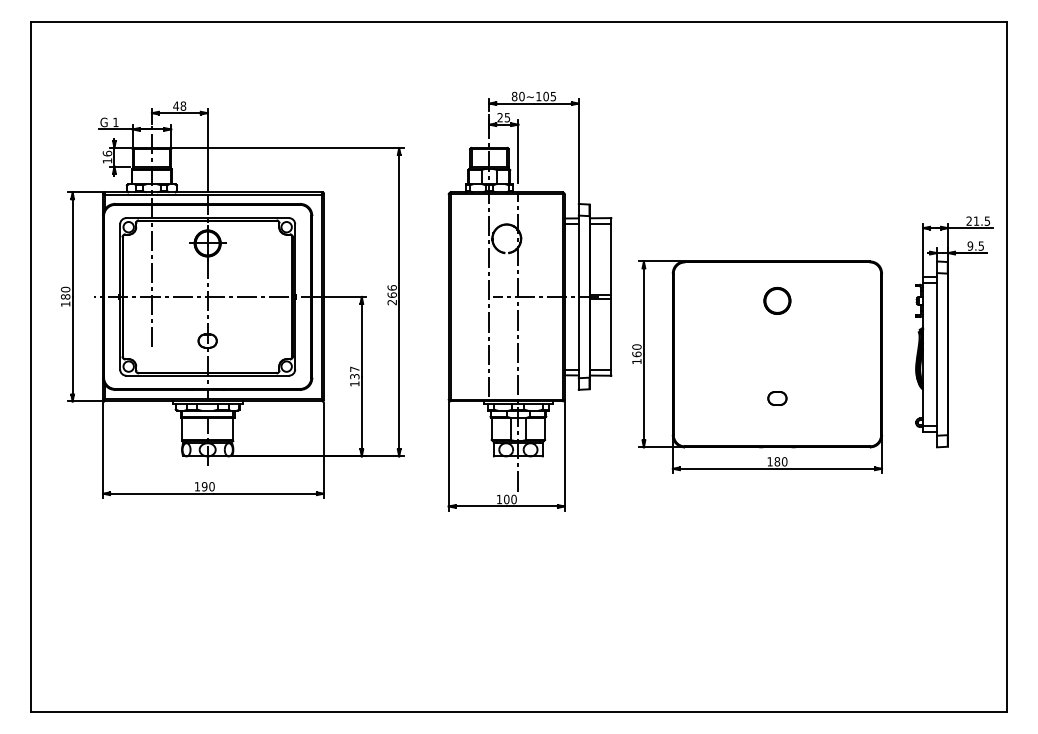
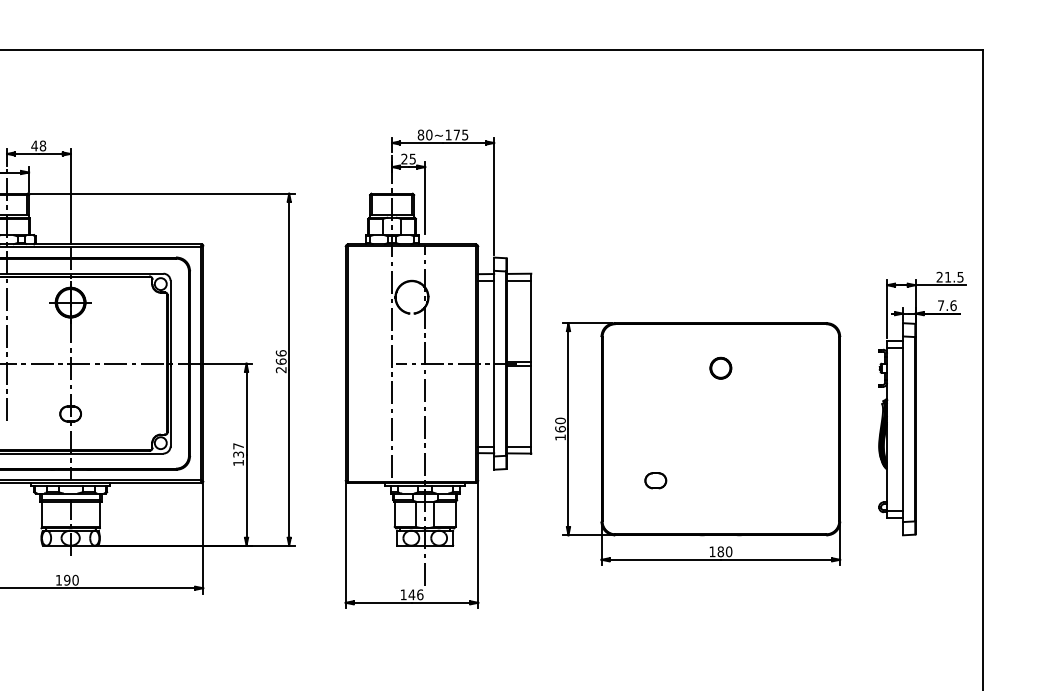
text: (545, 96) -> (456, 134), 80~105 -> 80~175
text: (975, 245) -> (946, 304), 9.5 -> 7.6
circle: (777, 300) -> (720, 367), size x0.7
part: (777, 398) -> (655, 480), moved
text: (509, 499) -> (415, 594), 100 -> 146

